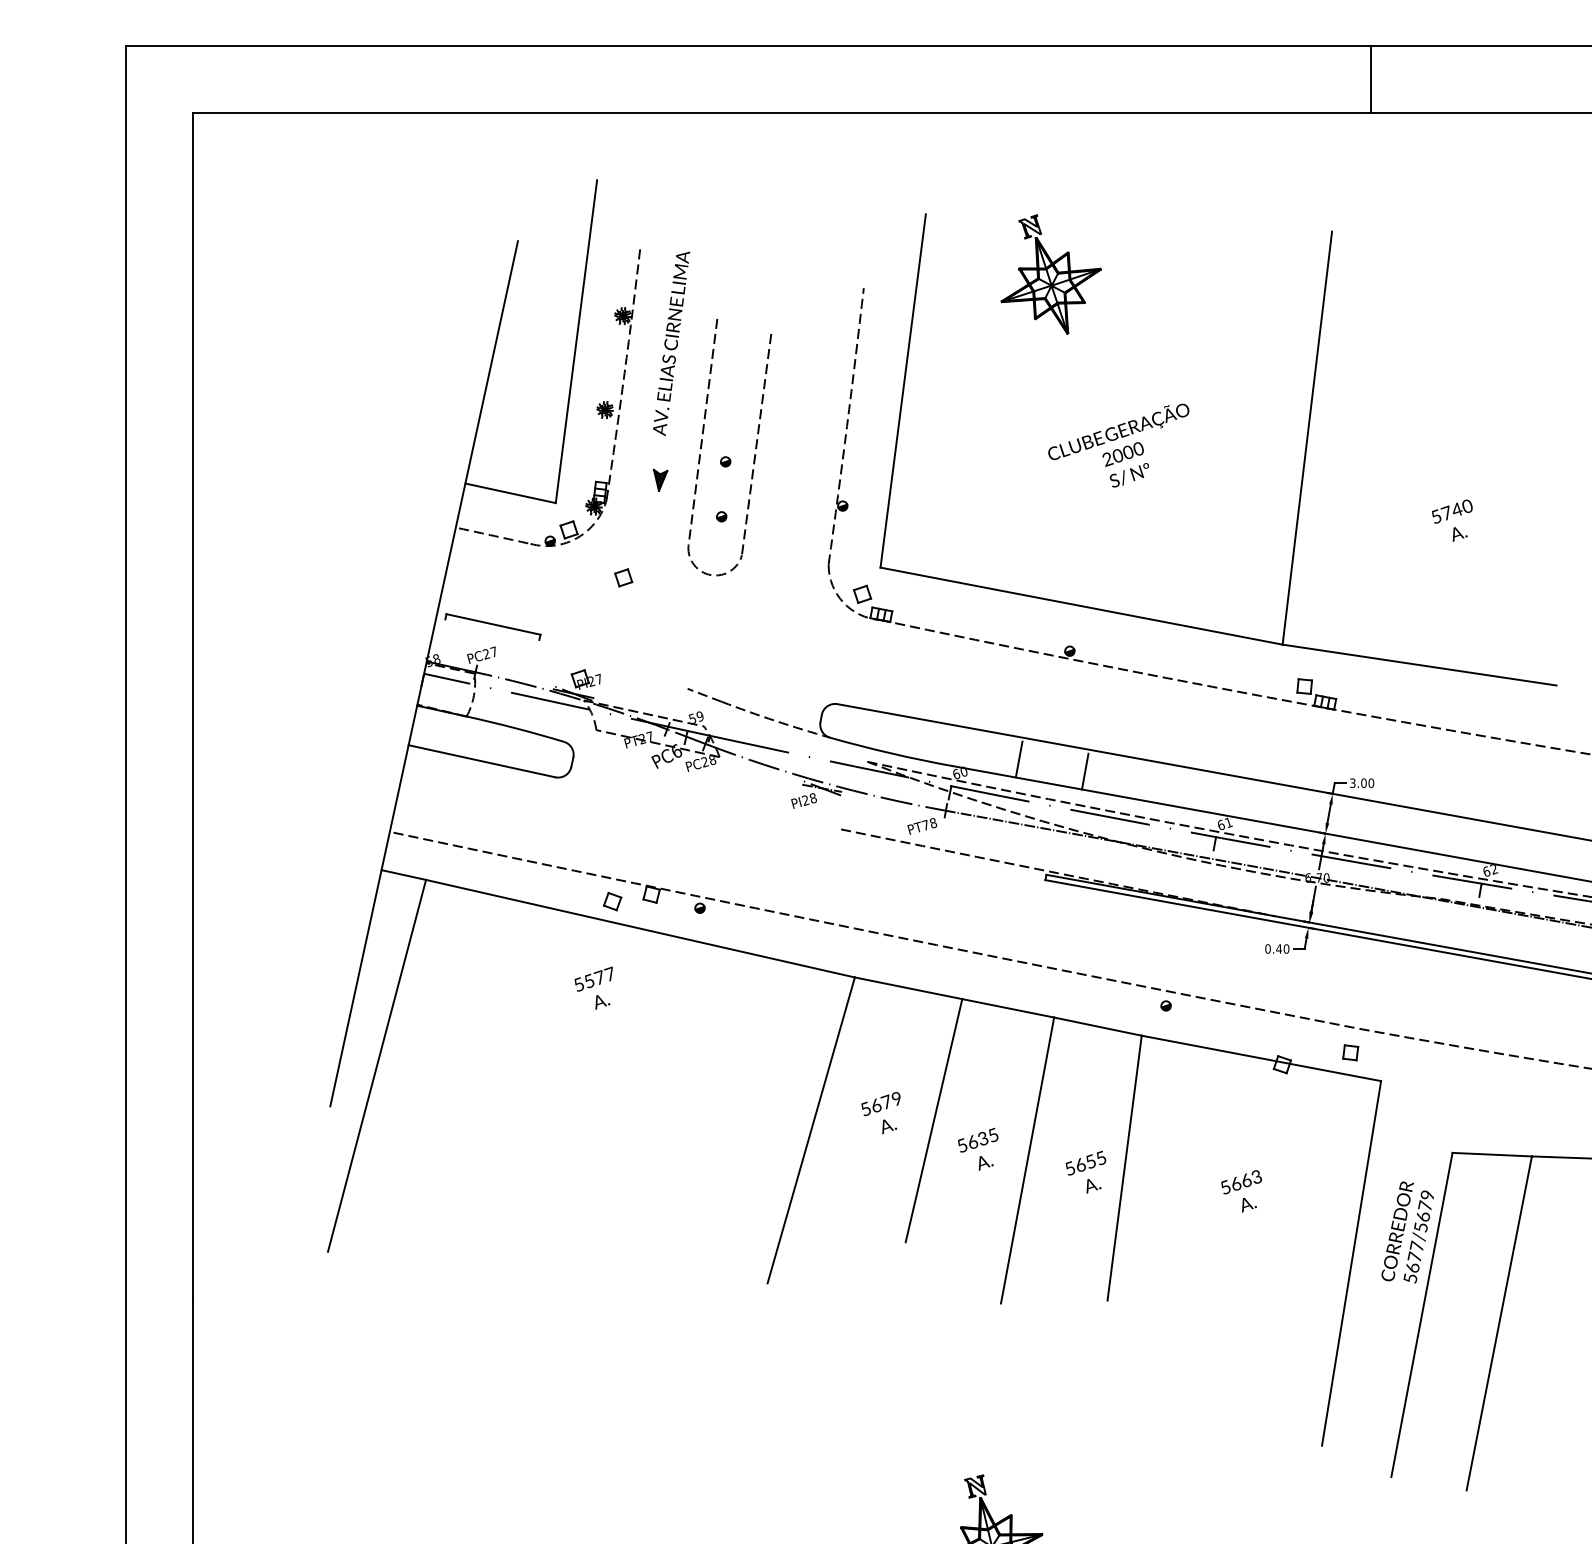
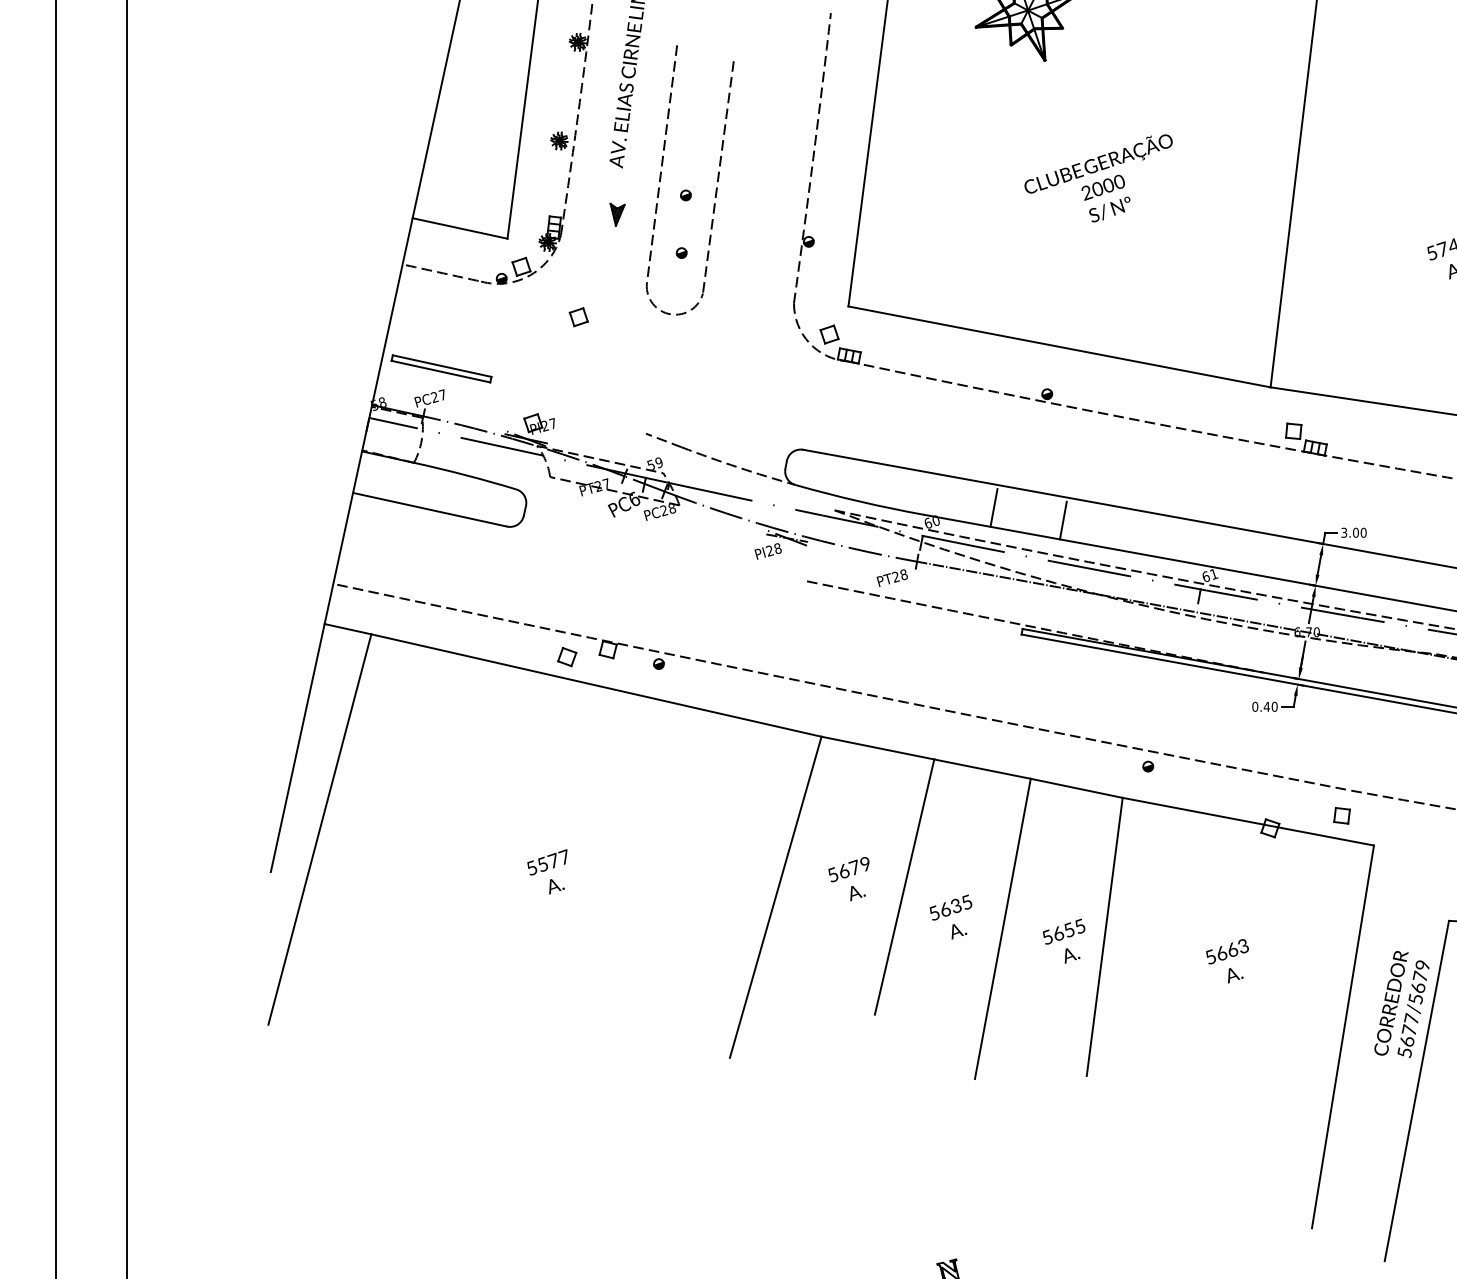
line: (492, 629) -> (441, 371), added
text: (925, 824) -> (895, 576), PT78 -> PT28
text: (593, 987) -> (547, 871), moved

